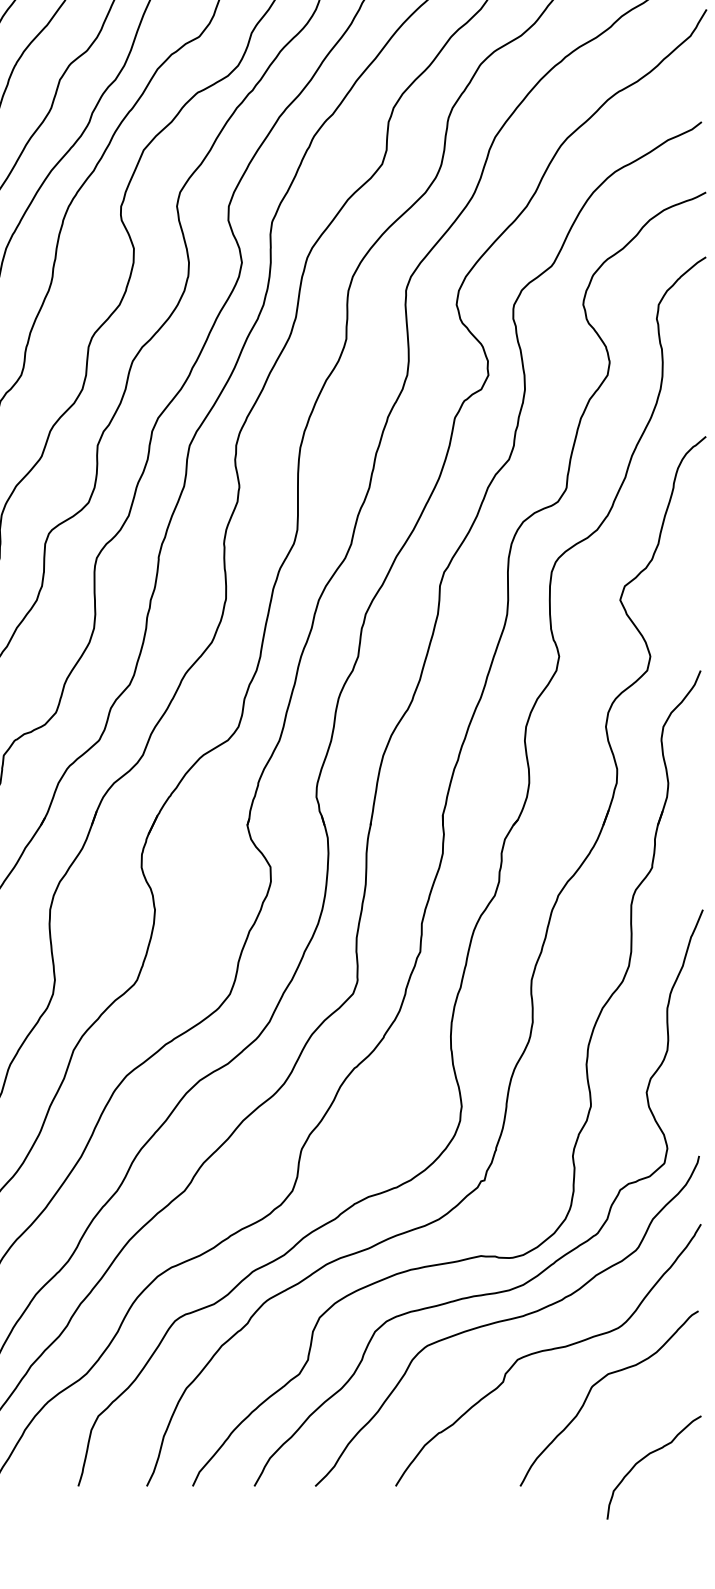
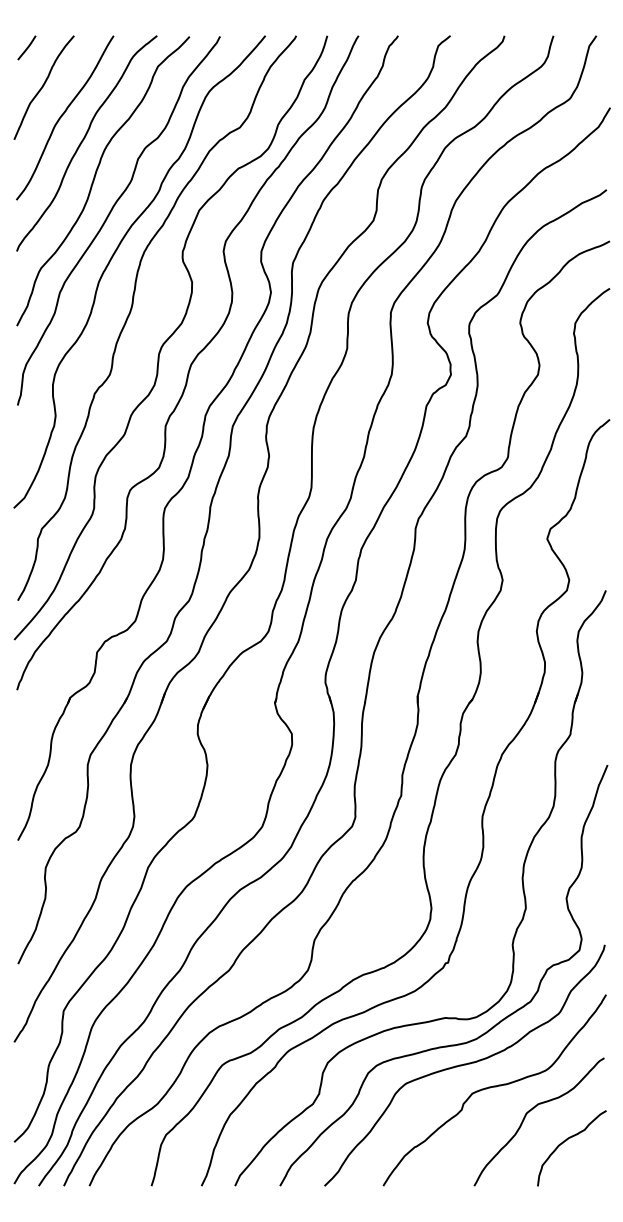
curve: (646, 1458) -> (566, 1141), moved

